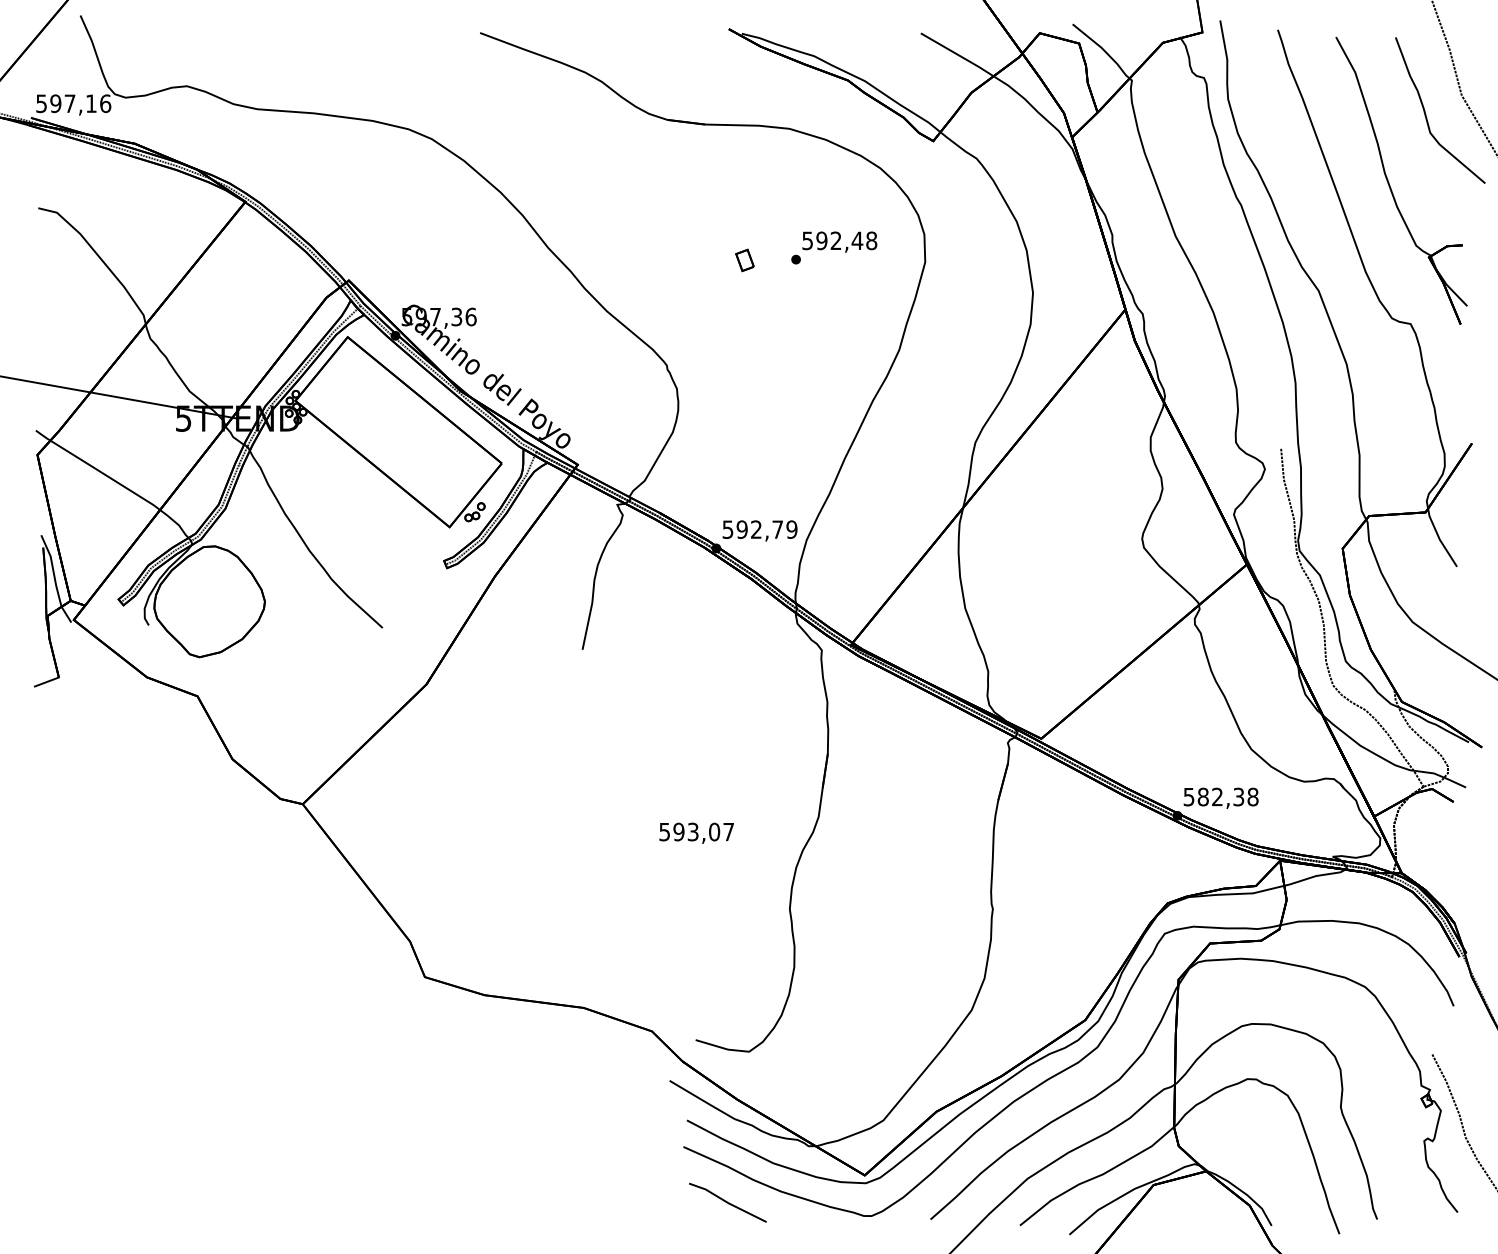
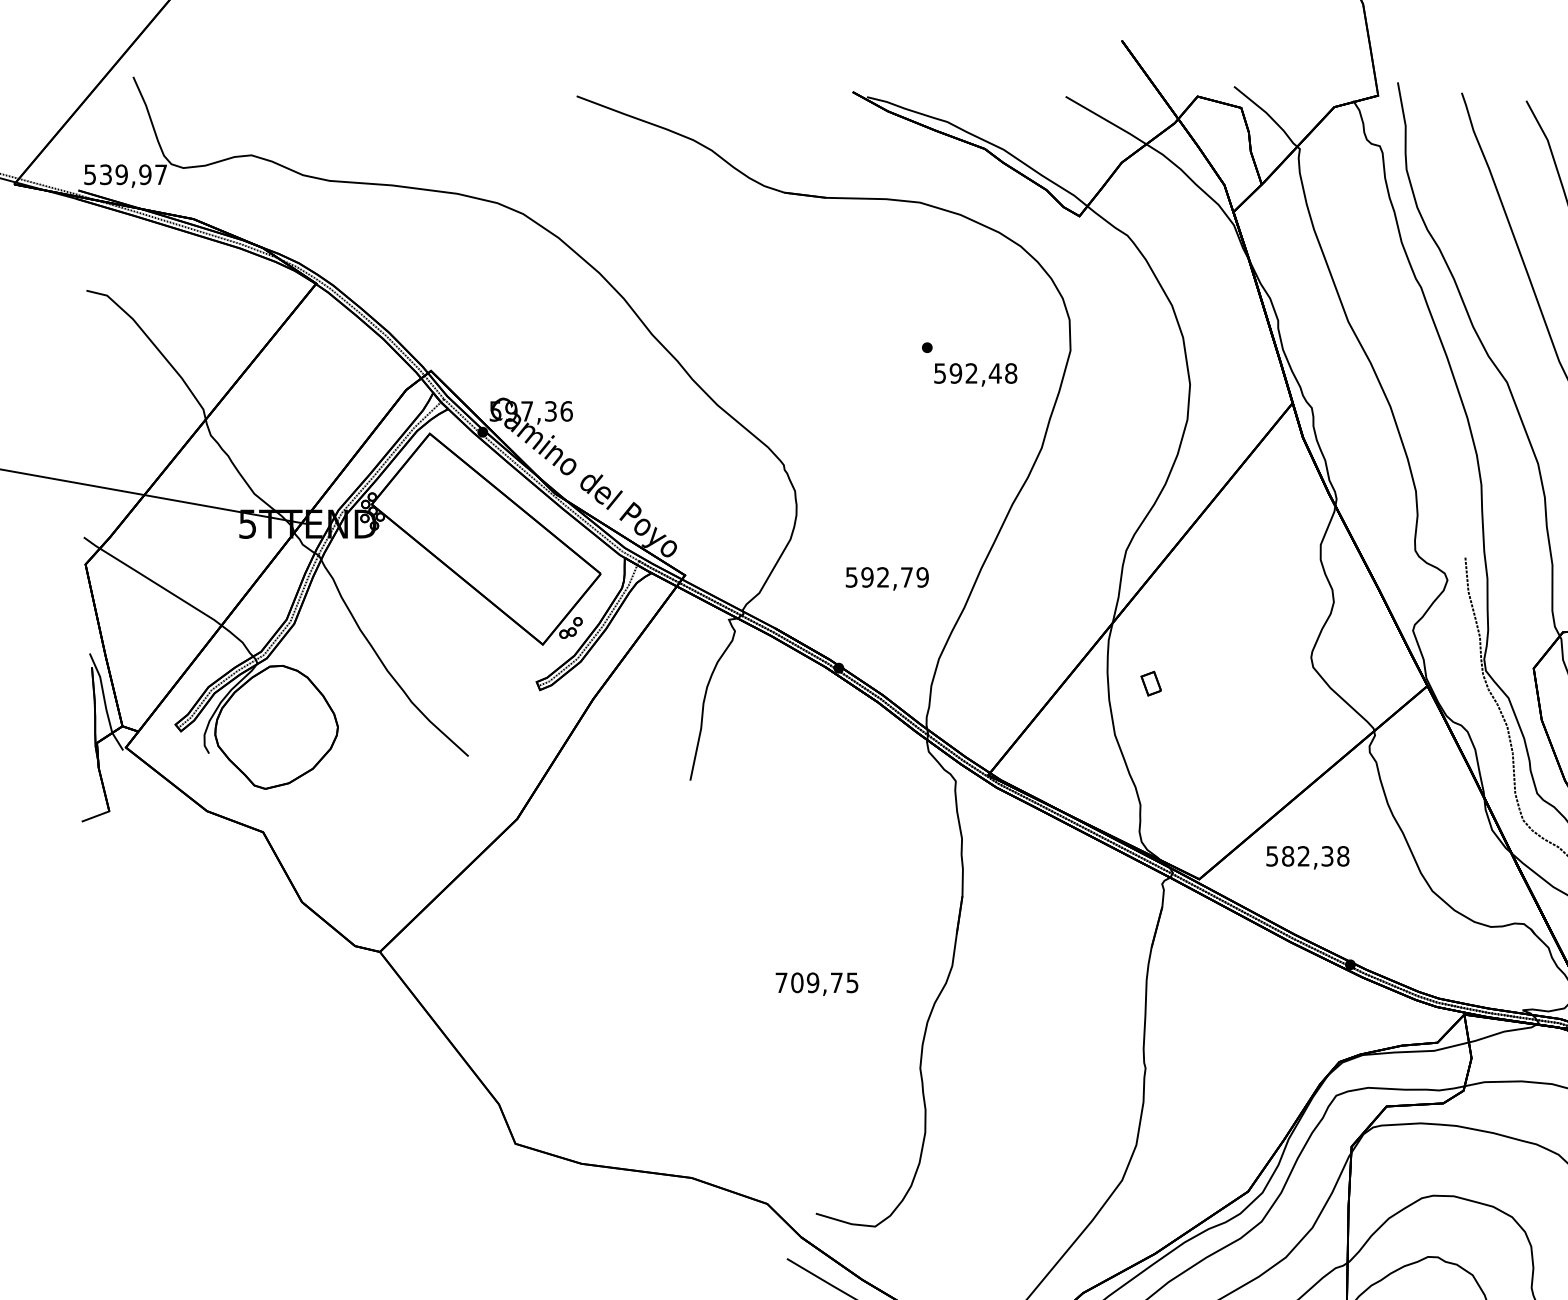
text: (80, 103) -> (133, 174), 597,16 -> 539,97
text: (839, 241) -> (975, 374), moved
part: (744, 260) -> (1150, 683), moved
text: (759, 530) -> (886, 578), moved
text: (1220, 797) -> (1307, 856), moved
text: (696, 831) -> (816, 982), 593,07 -> 709,75

